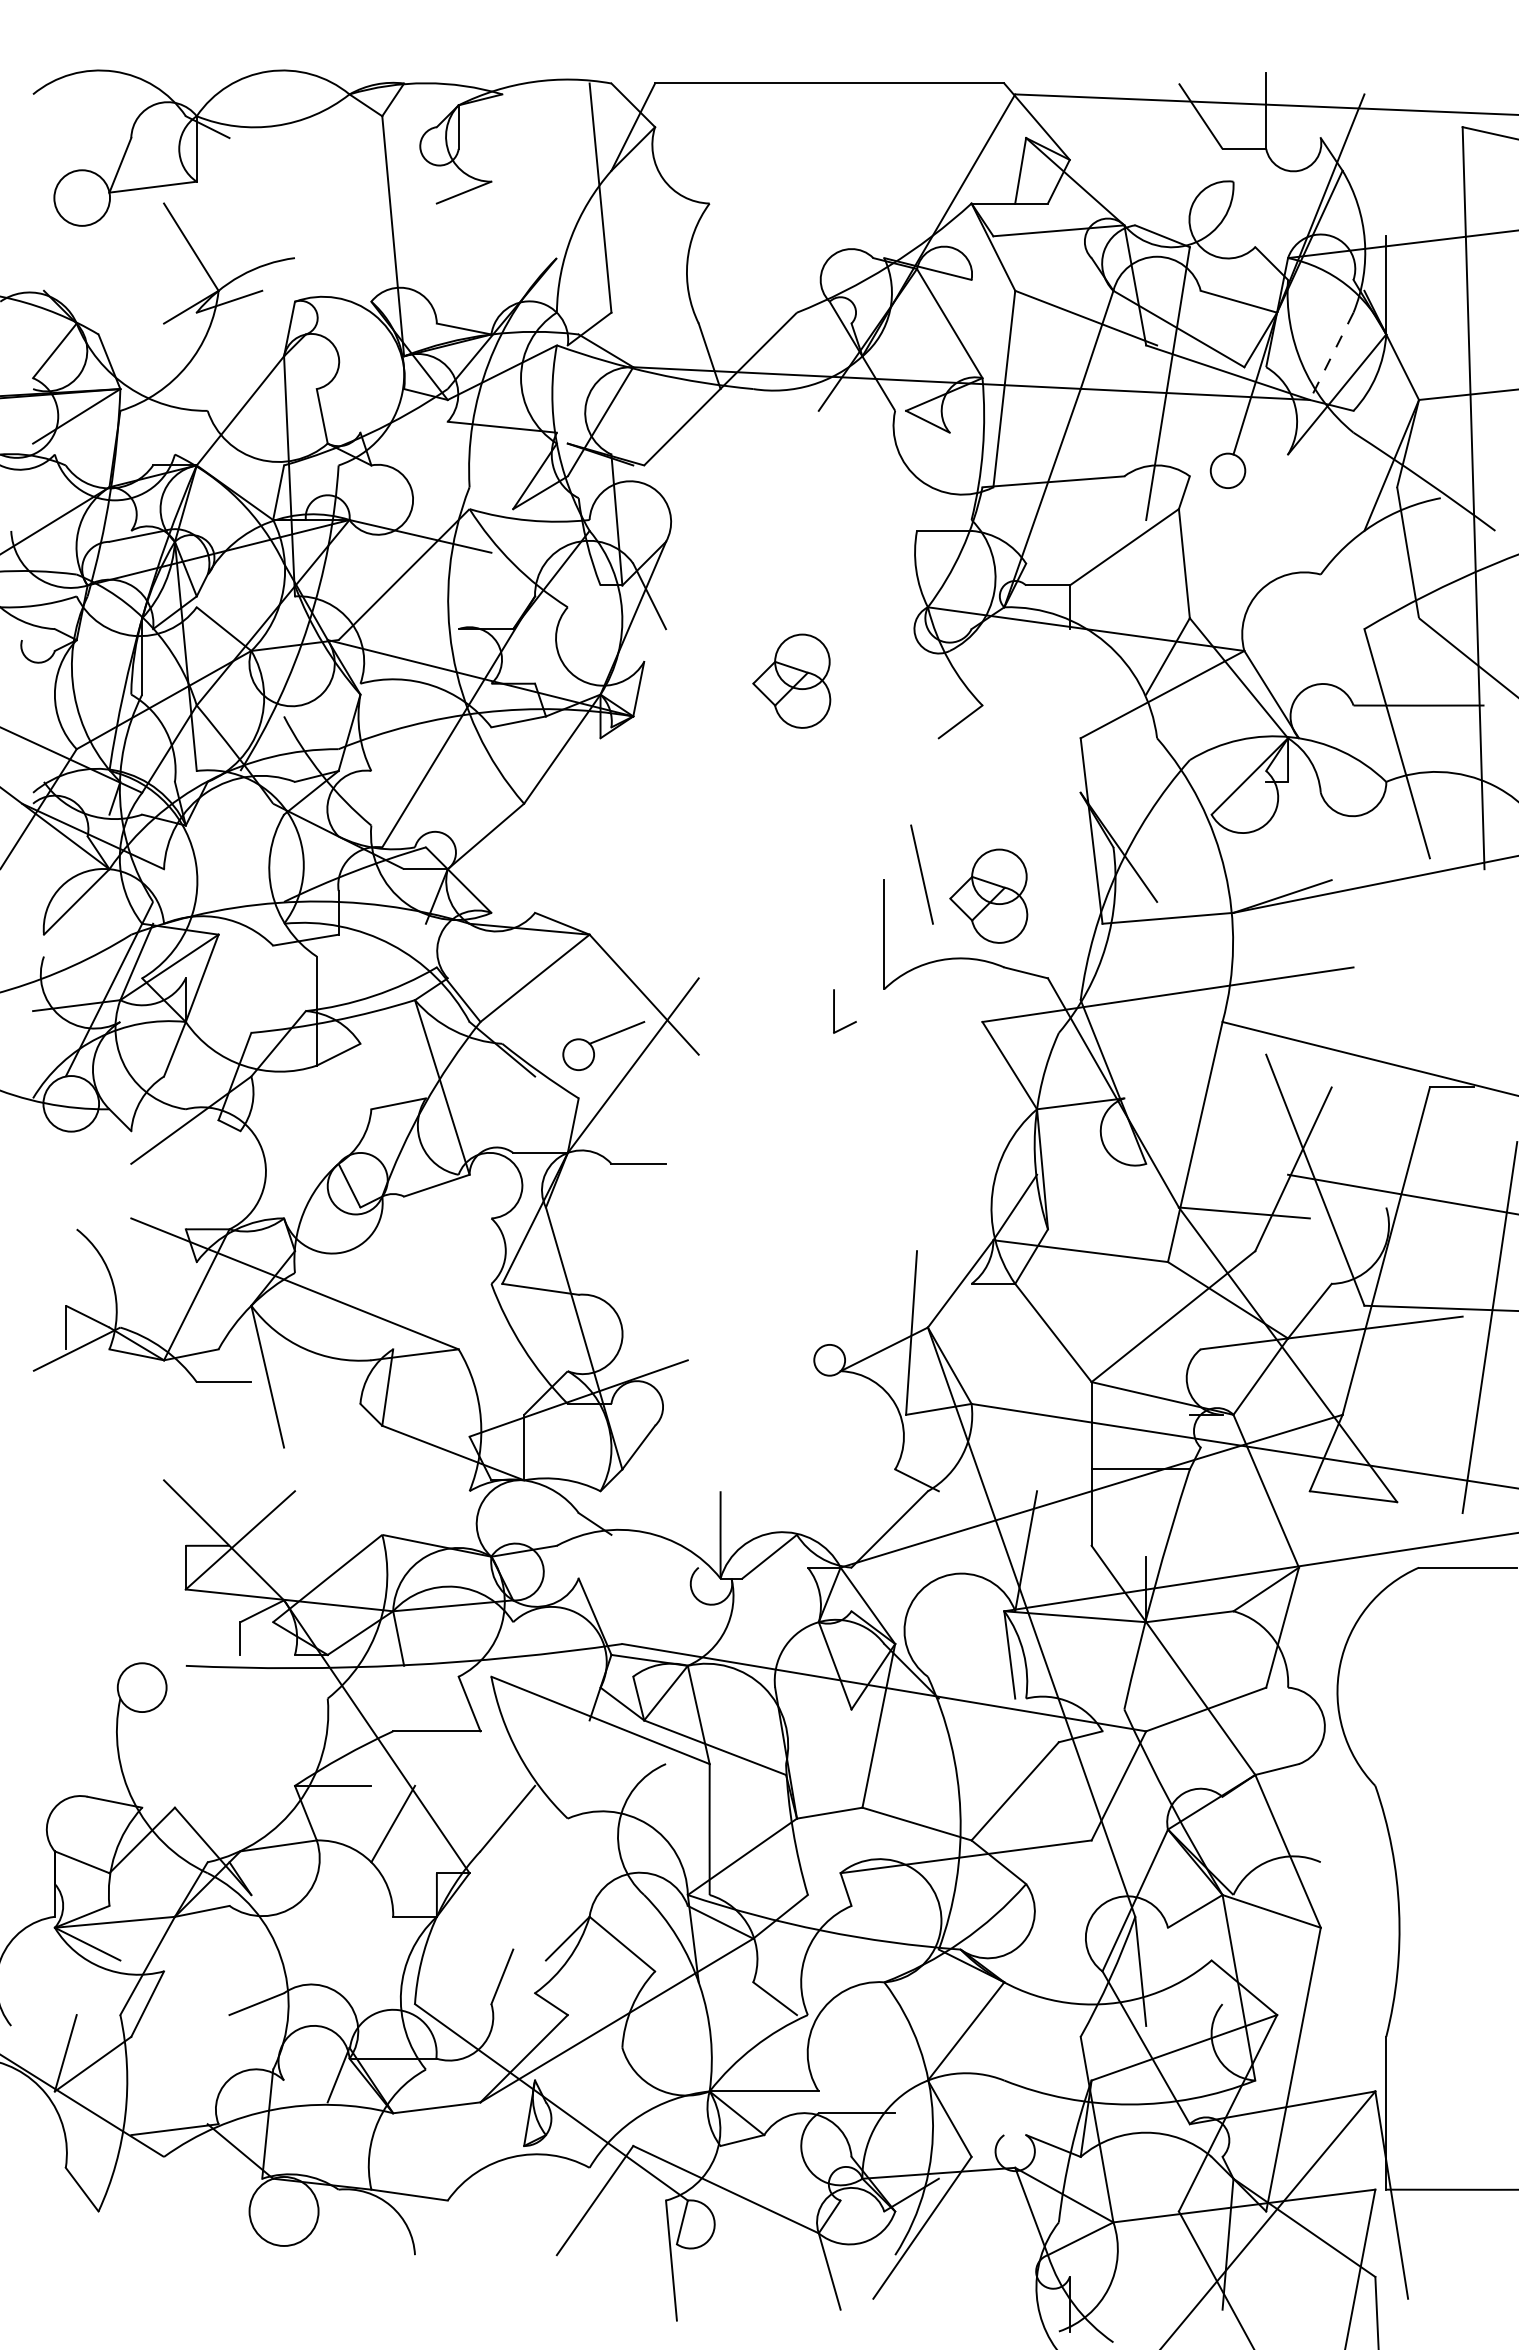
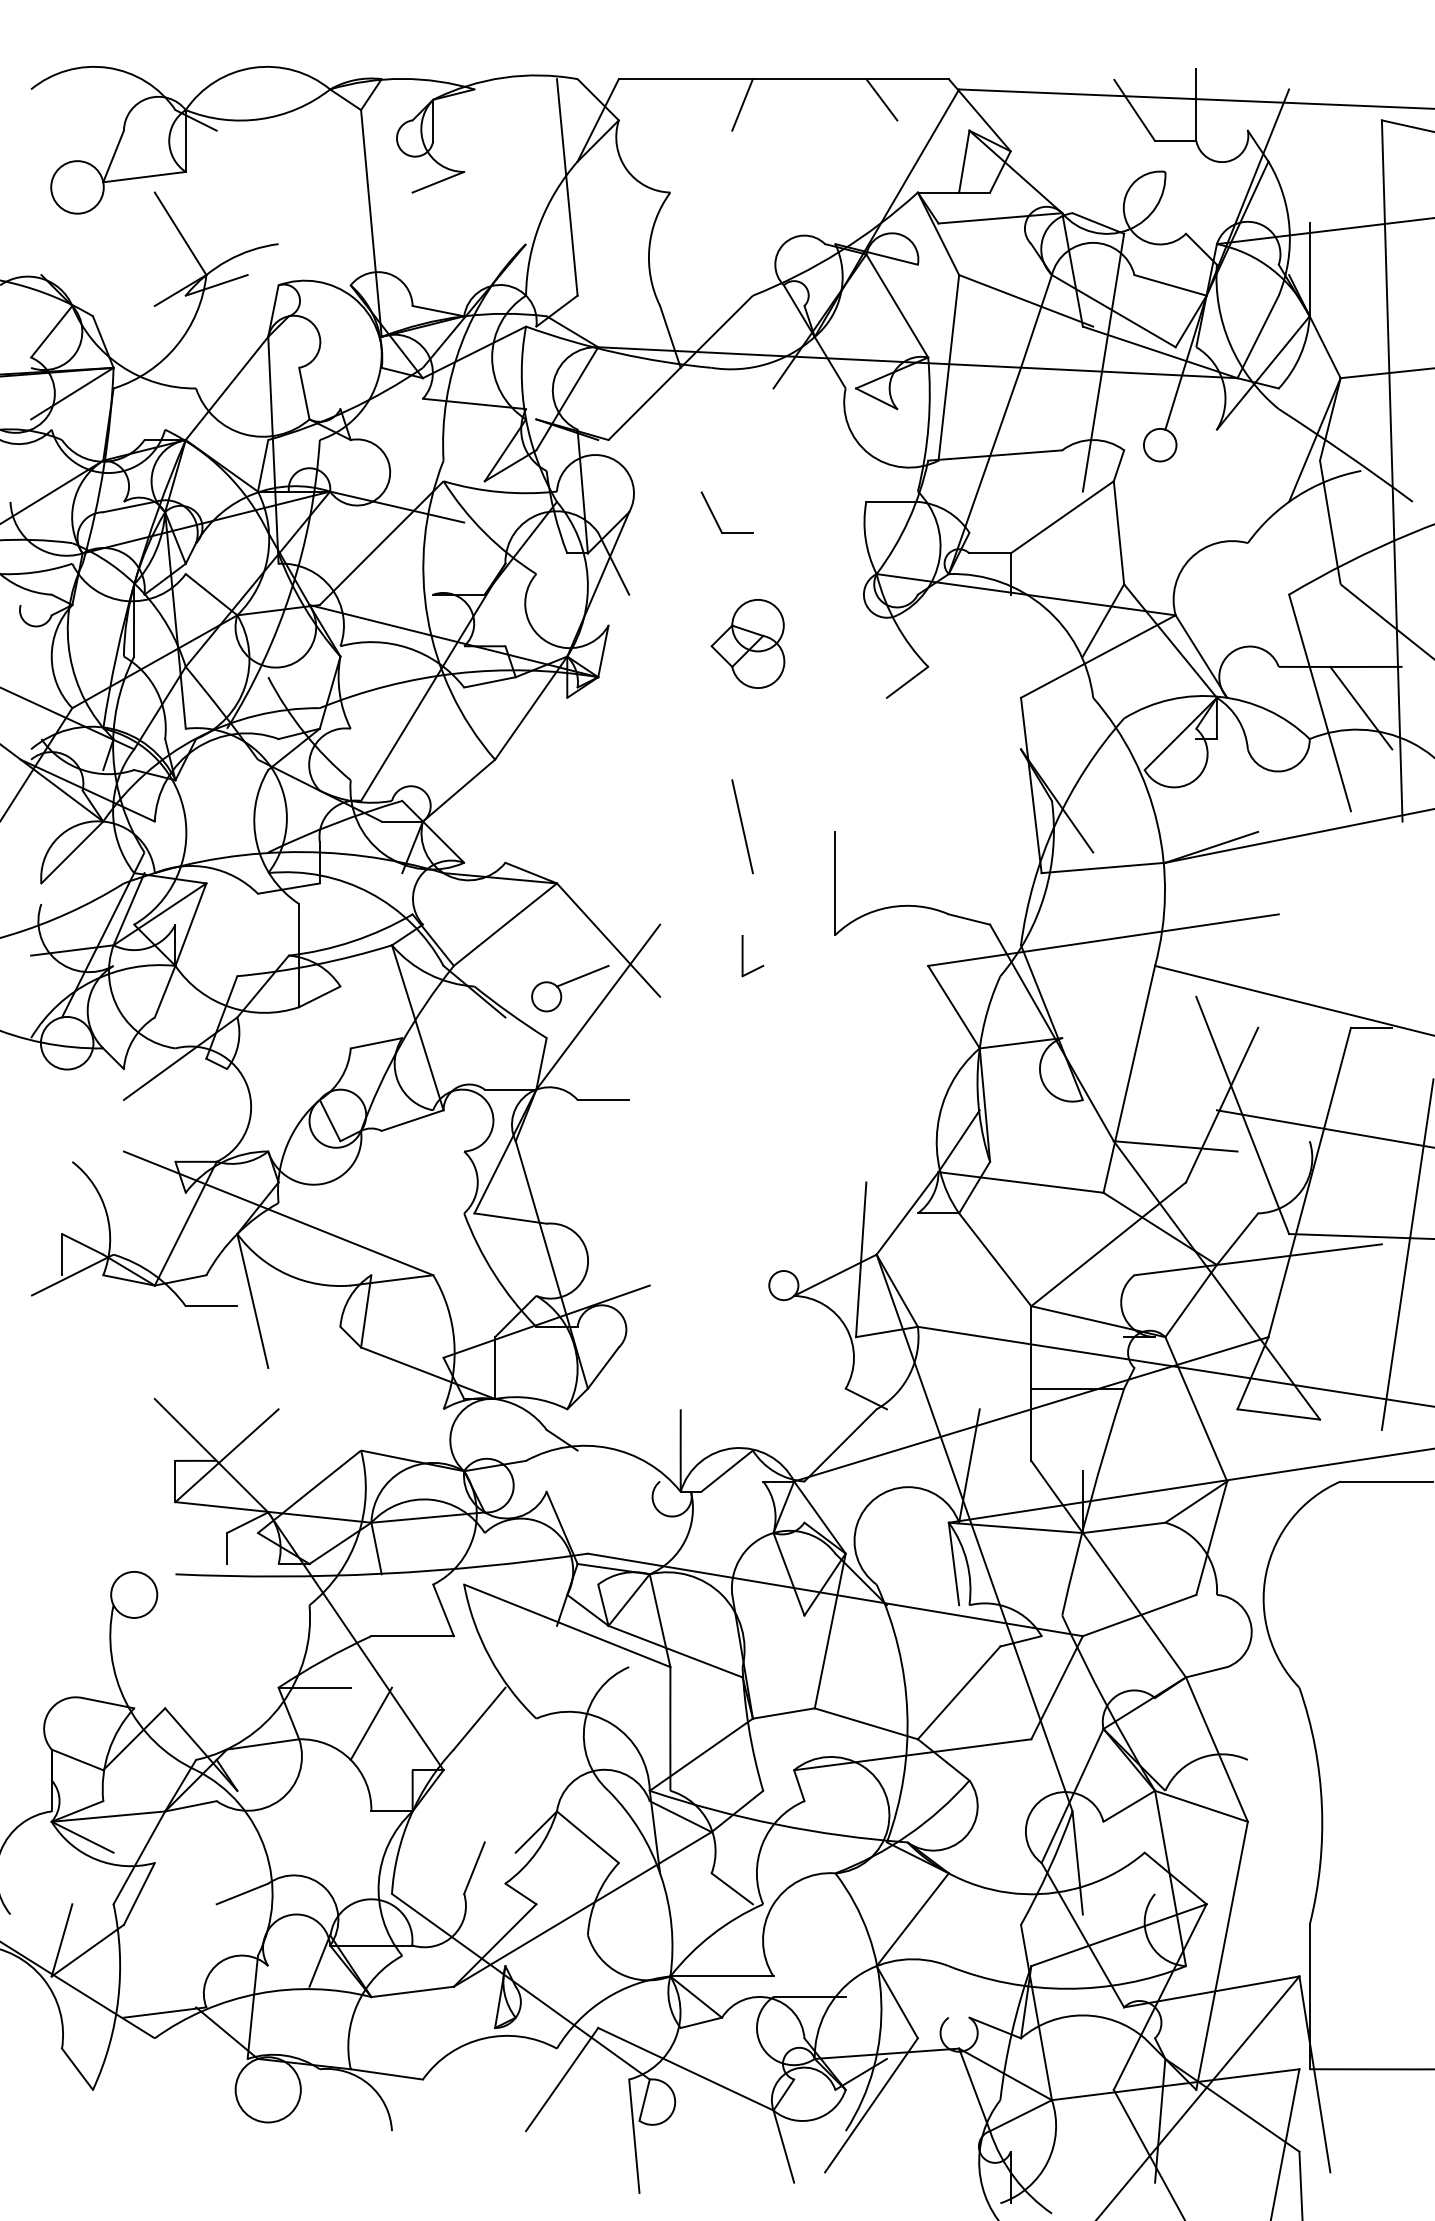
line: (933, 105) -> (881, 99), added
line: (785, 110) -> (742, 104), added
line: (1331, 356) -> (1257, 337), dashed -> solid
part: (757, 547) -> (715, 517), added
line: (1440, 748) -> (1360, 707), added
line: (921, 874) -> (742, 826), moved
part: (988, 895) -> (933, 846), removed
part: (834, 1011) -> (743, 956), moved

